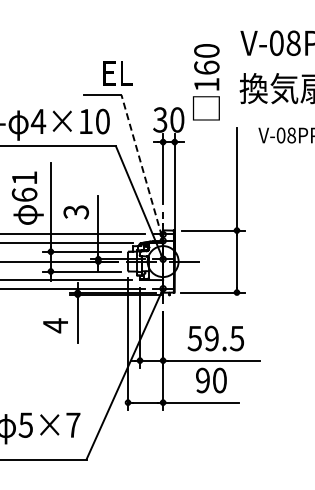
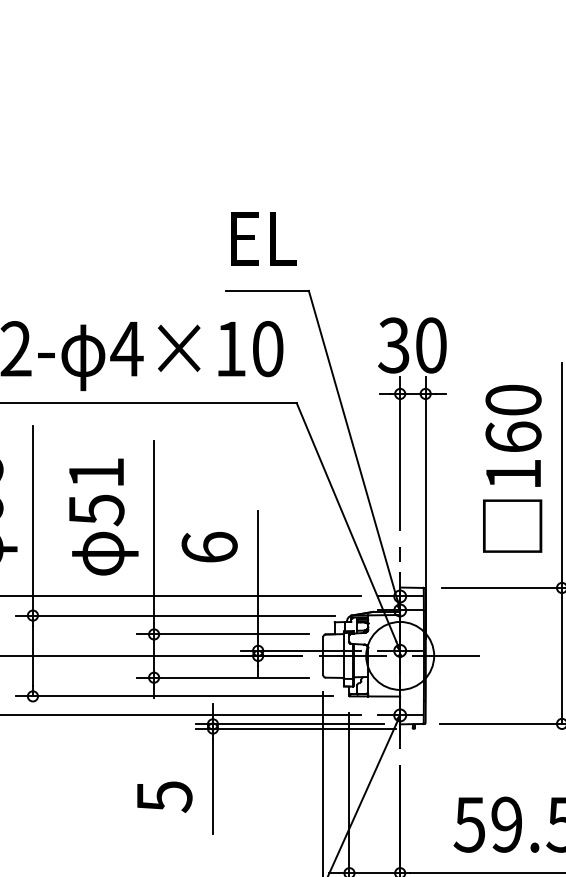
text: (117, 73) -> (262, 239), moved
text: (206, 82) -> (512, 469), moved
line: (141, 165) -> (352, 445), dashed -> solid
text: (24, 194) -> (96, 508), 61 -> 51
text: (75, 212) -> (208, 548), 3 -> 6
text: (55, 325) -> (164, 796), 4 -> 5

